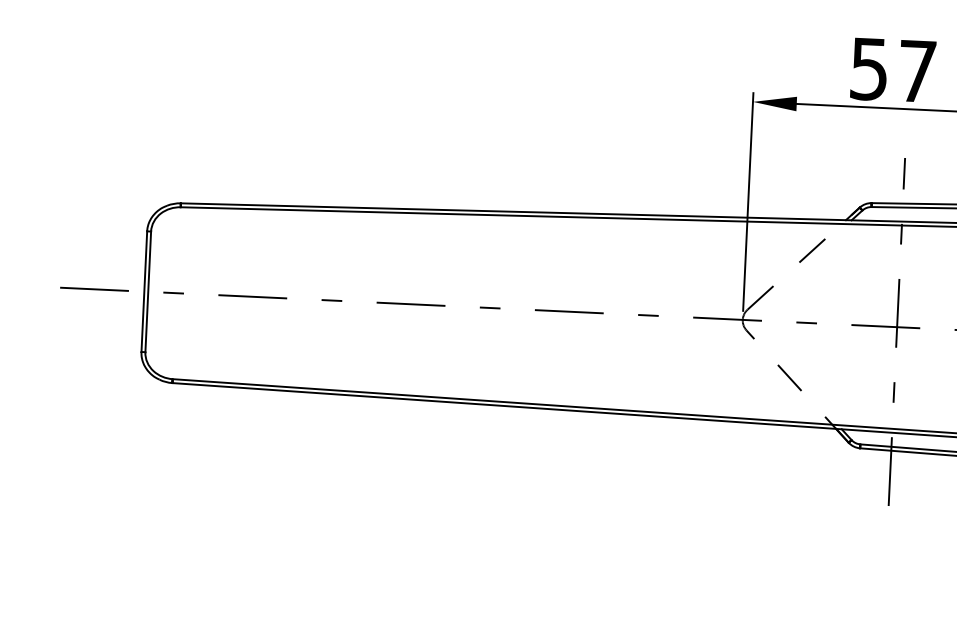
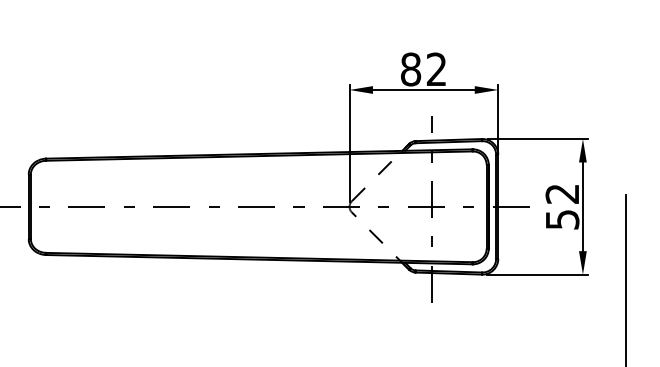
text: (892, 70) -> (423, 69), 57 -> 82

